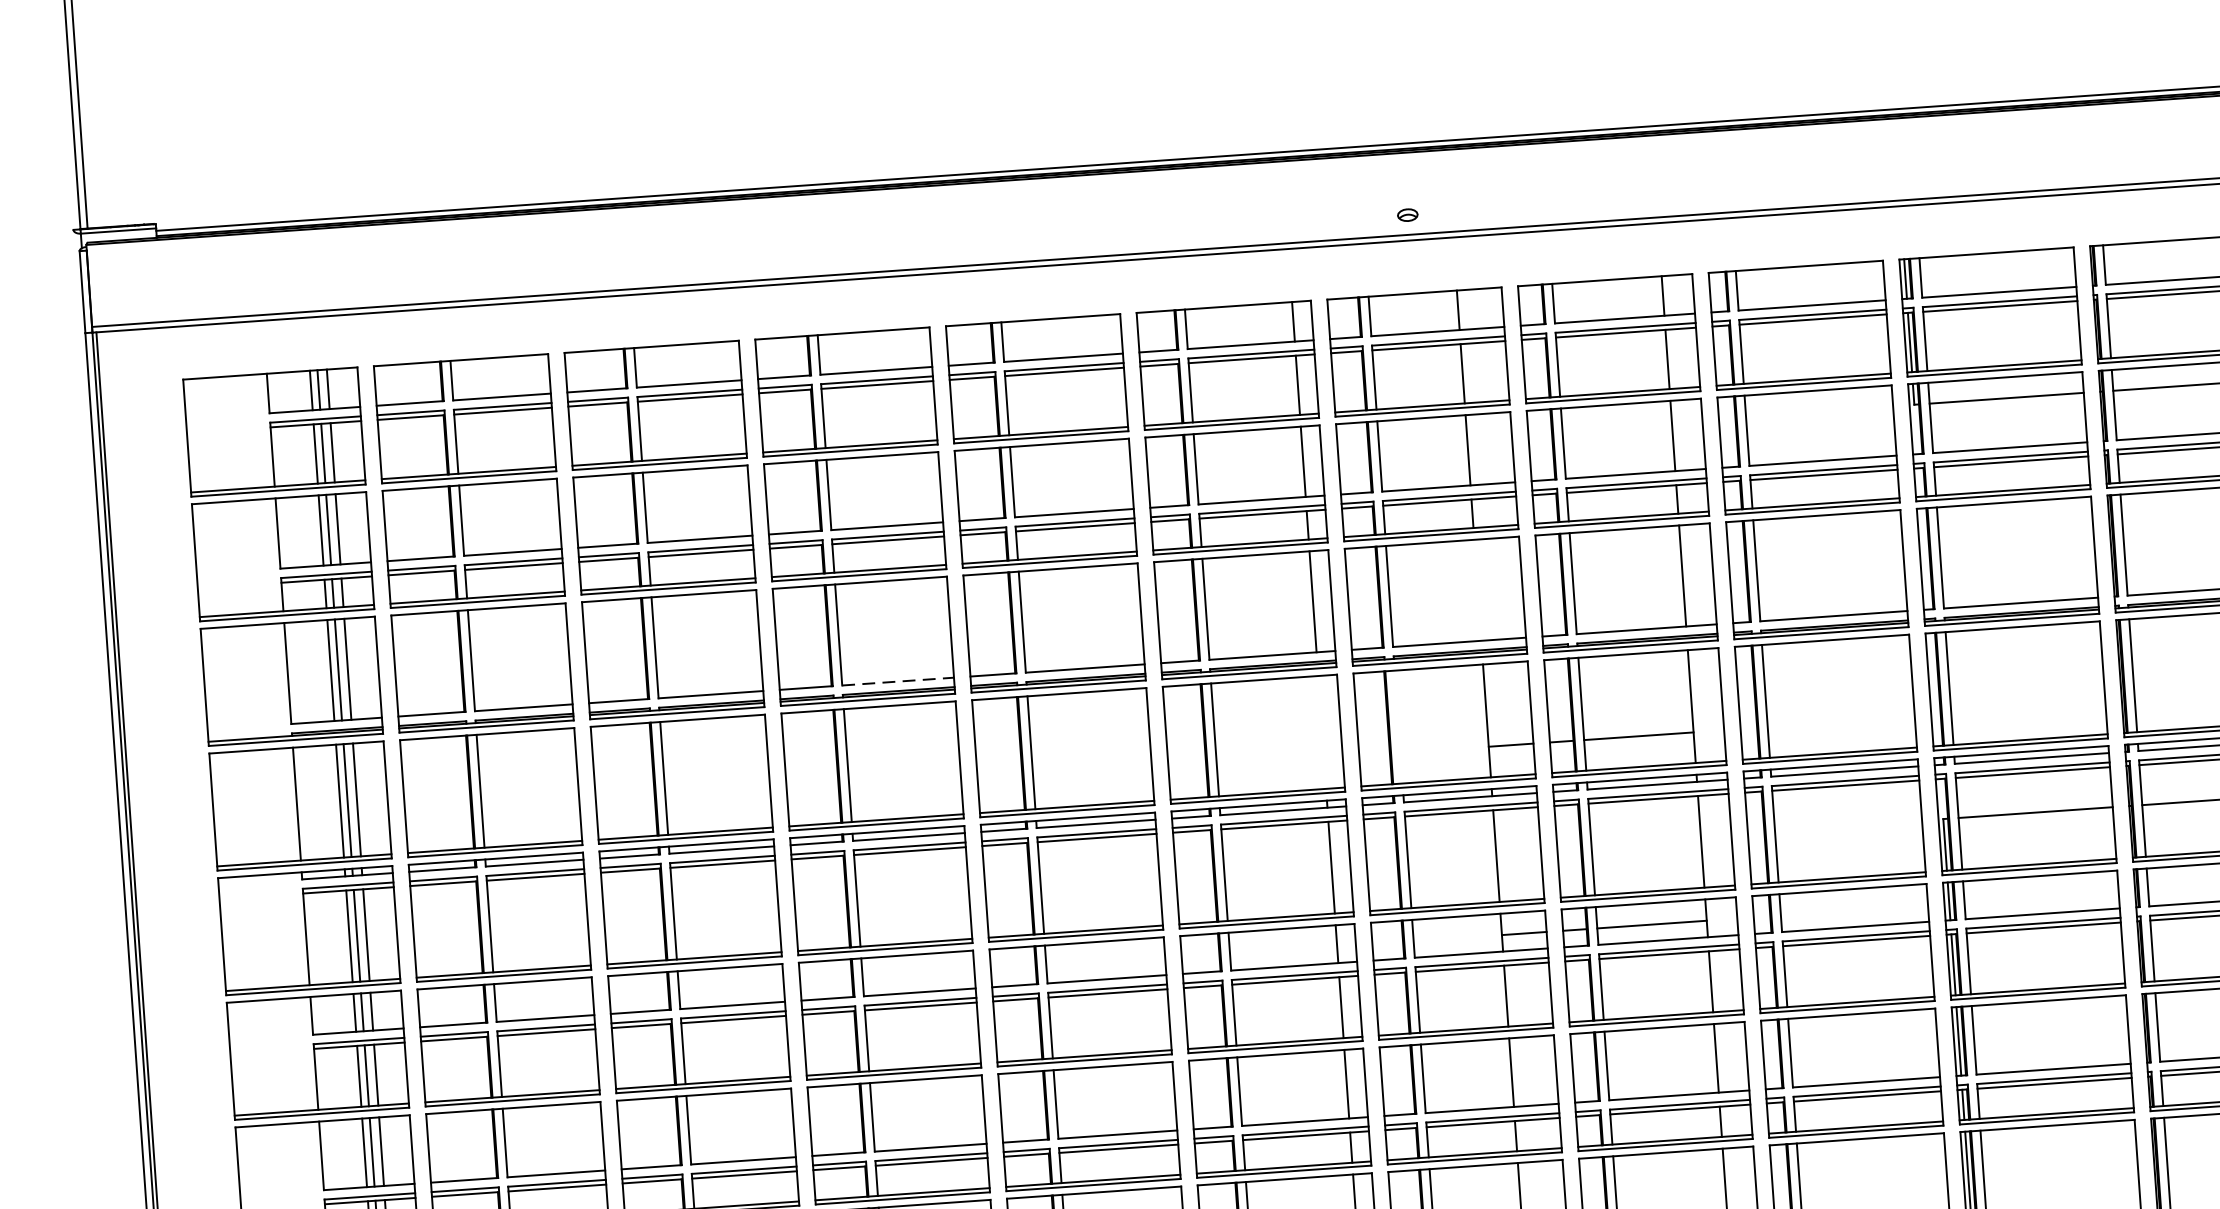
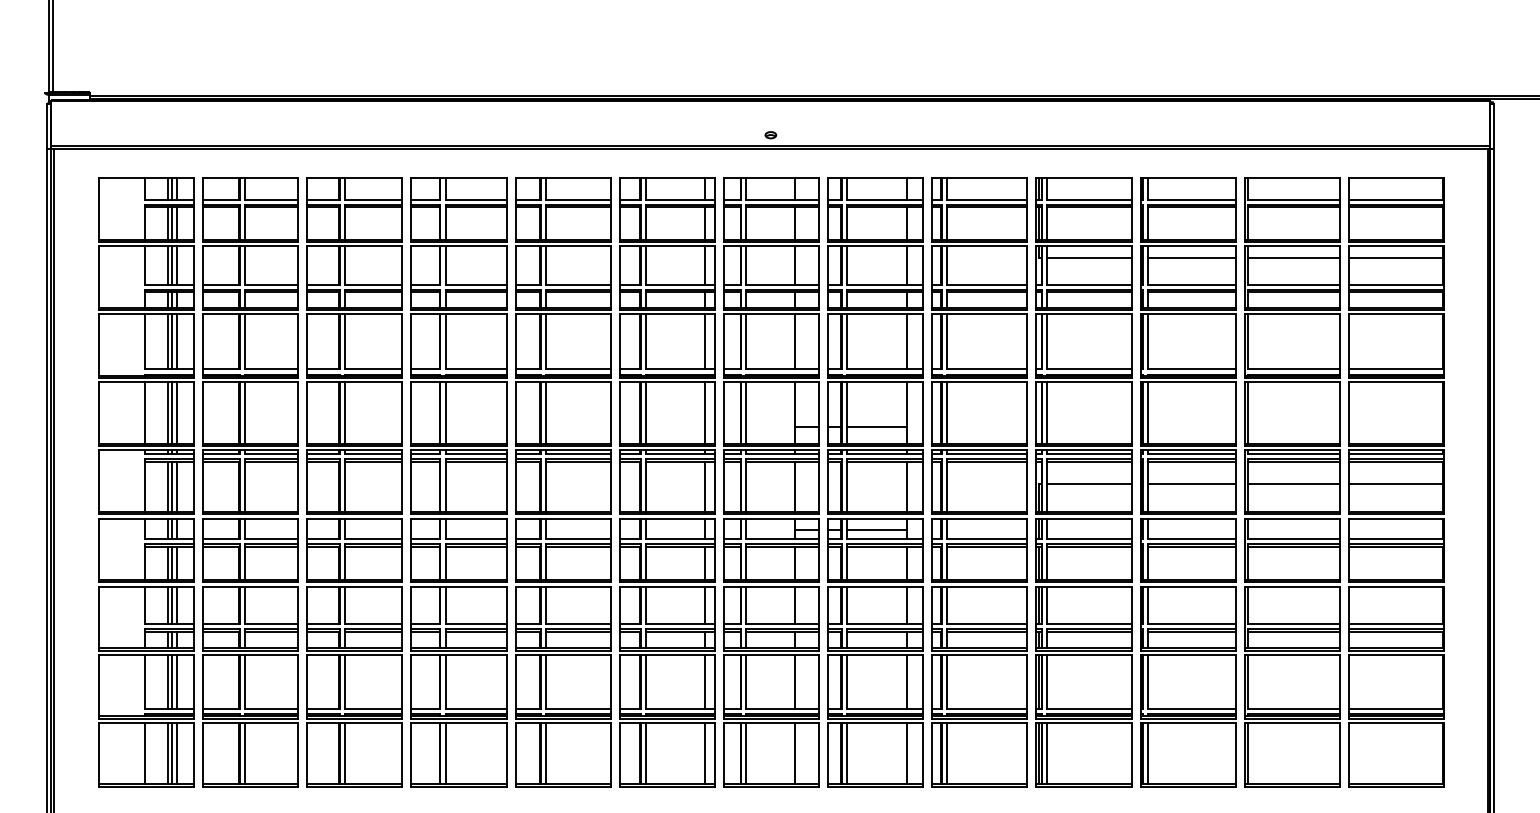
line: (1477, 589) -> (794, 341), added
line: (898, 681) -> (476, 369), dashed -> solid
line: (1398, 727) -> (746, 413), added
line: (1321, 733) -> (704, 413), added

